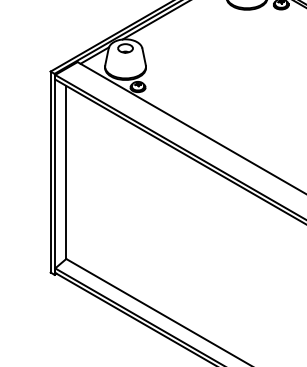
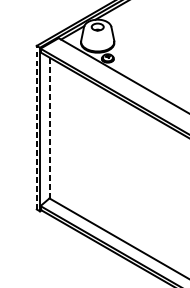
line: (50, 171) -> (36, 127), solid -> dashed
line: (66, 172) -> (49, 128), solid -> dashed

